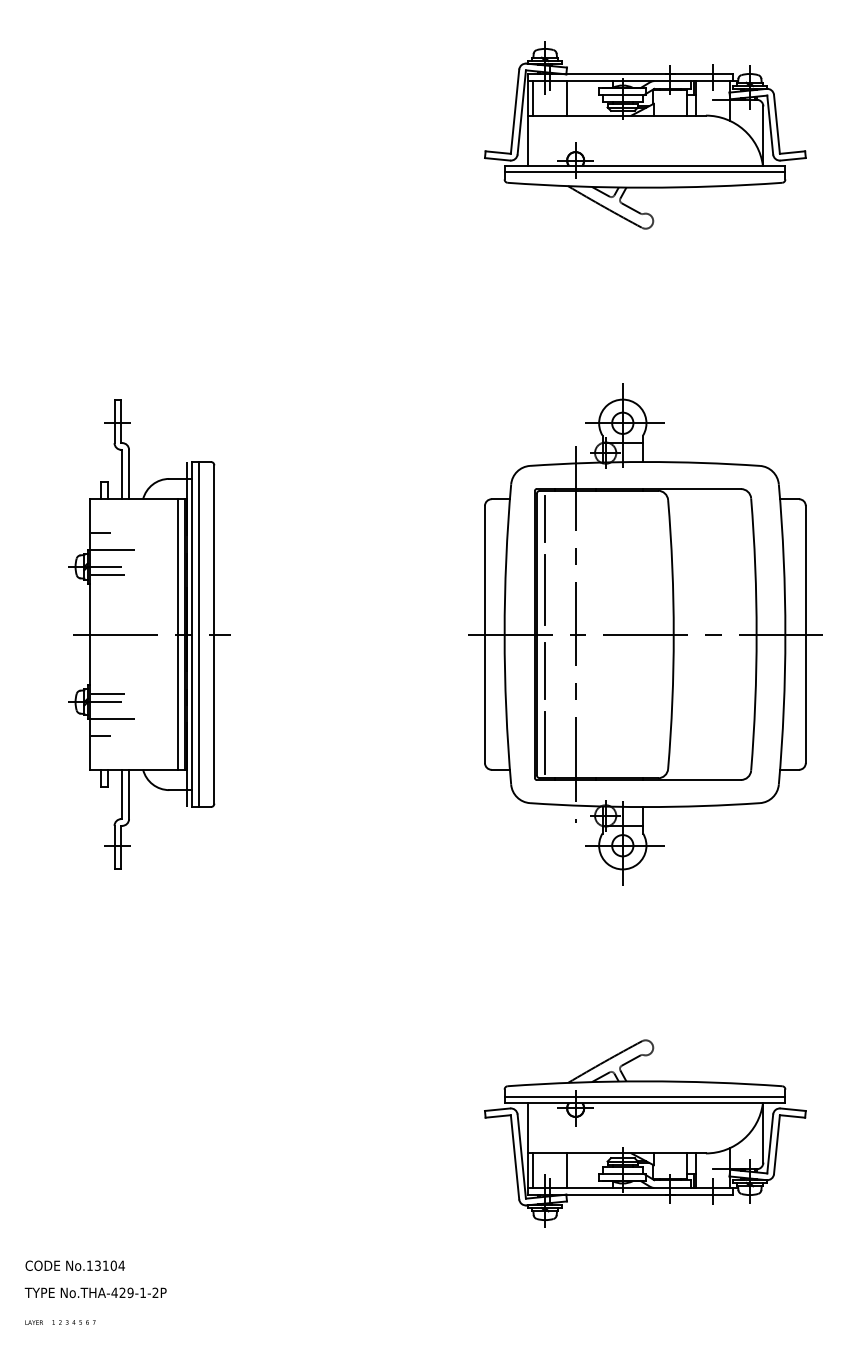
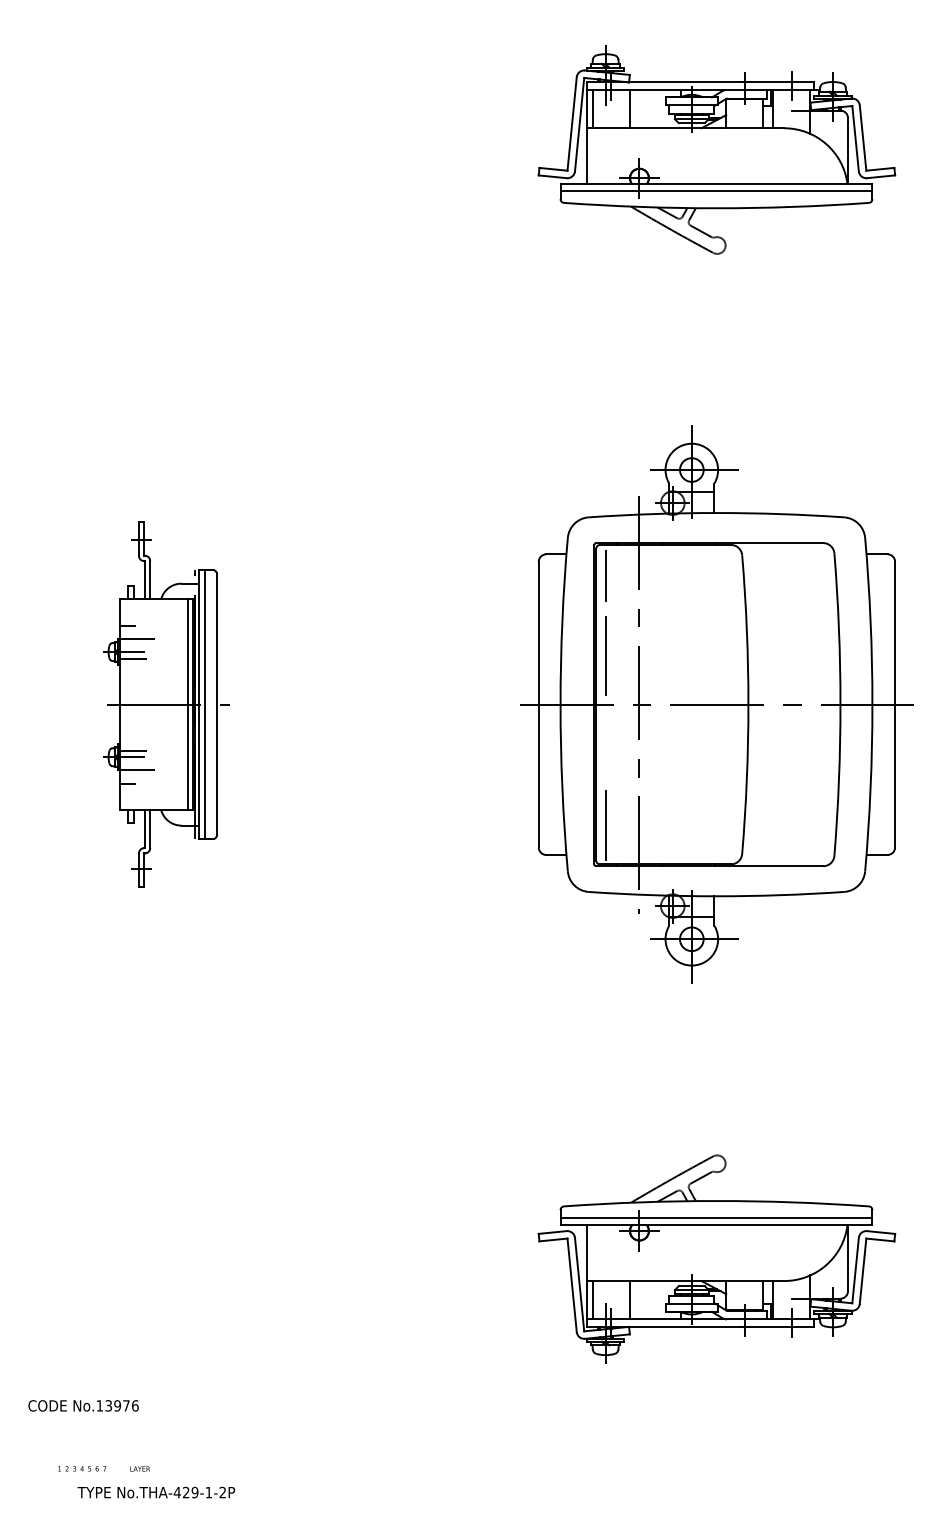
part: (149, 634) -> (166, 704), size x0.7
line: (545, 671) -> (605, 745), removed
text: (113, 1265) -> (126, 1405), No.13104 -> No.13976
text: (95, 1292) -> (156, 1492), moved
text: (33, 1322) -> (139, 1468), moved

